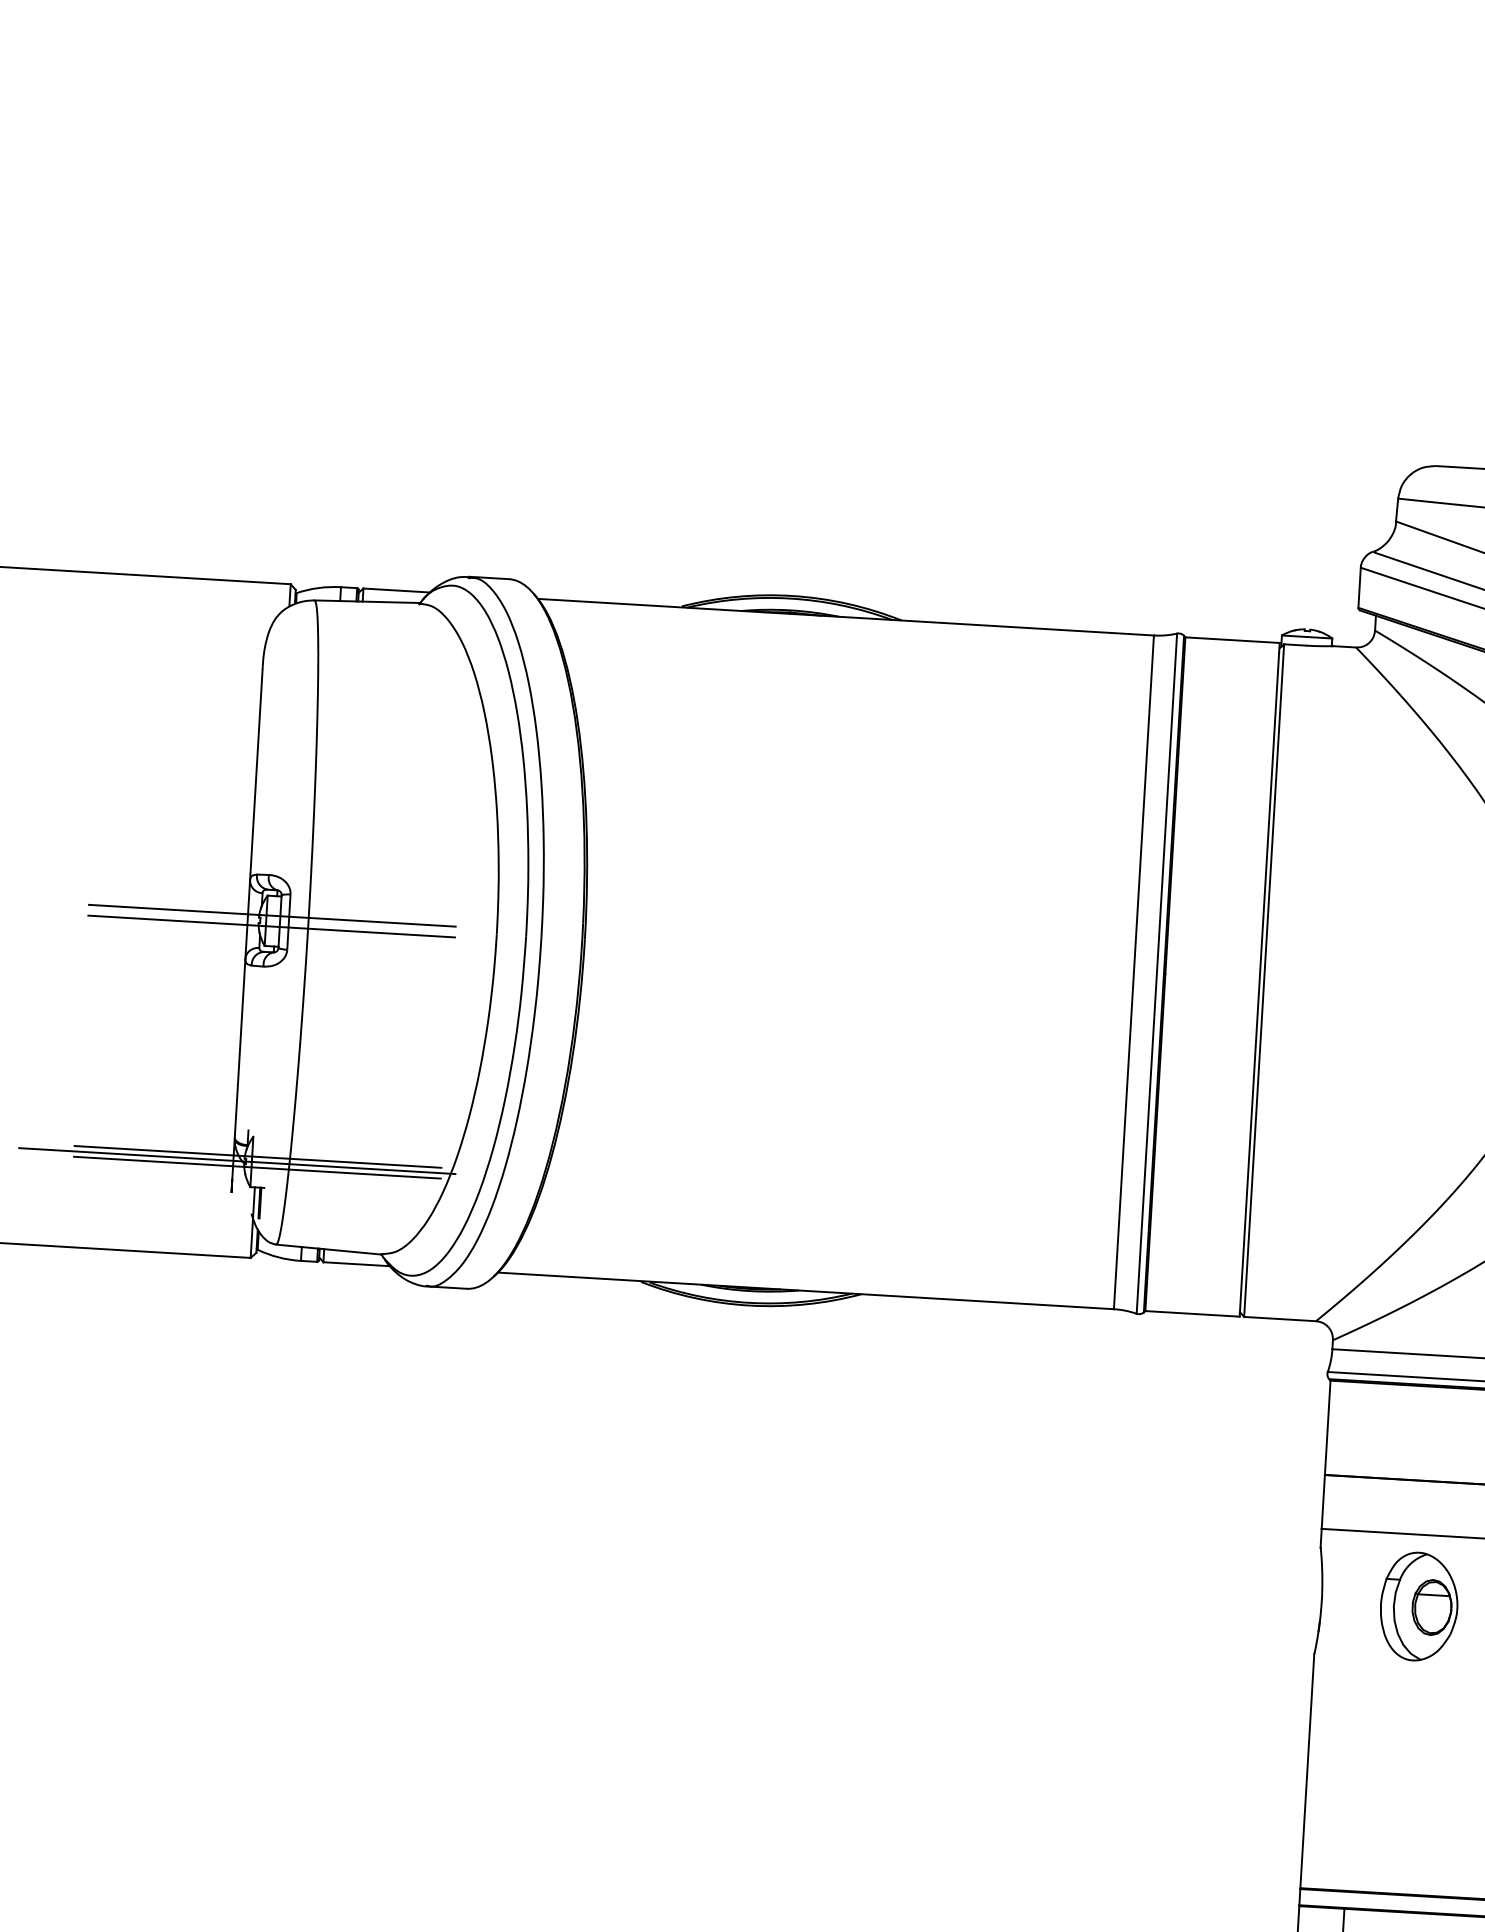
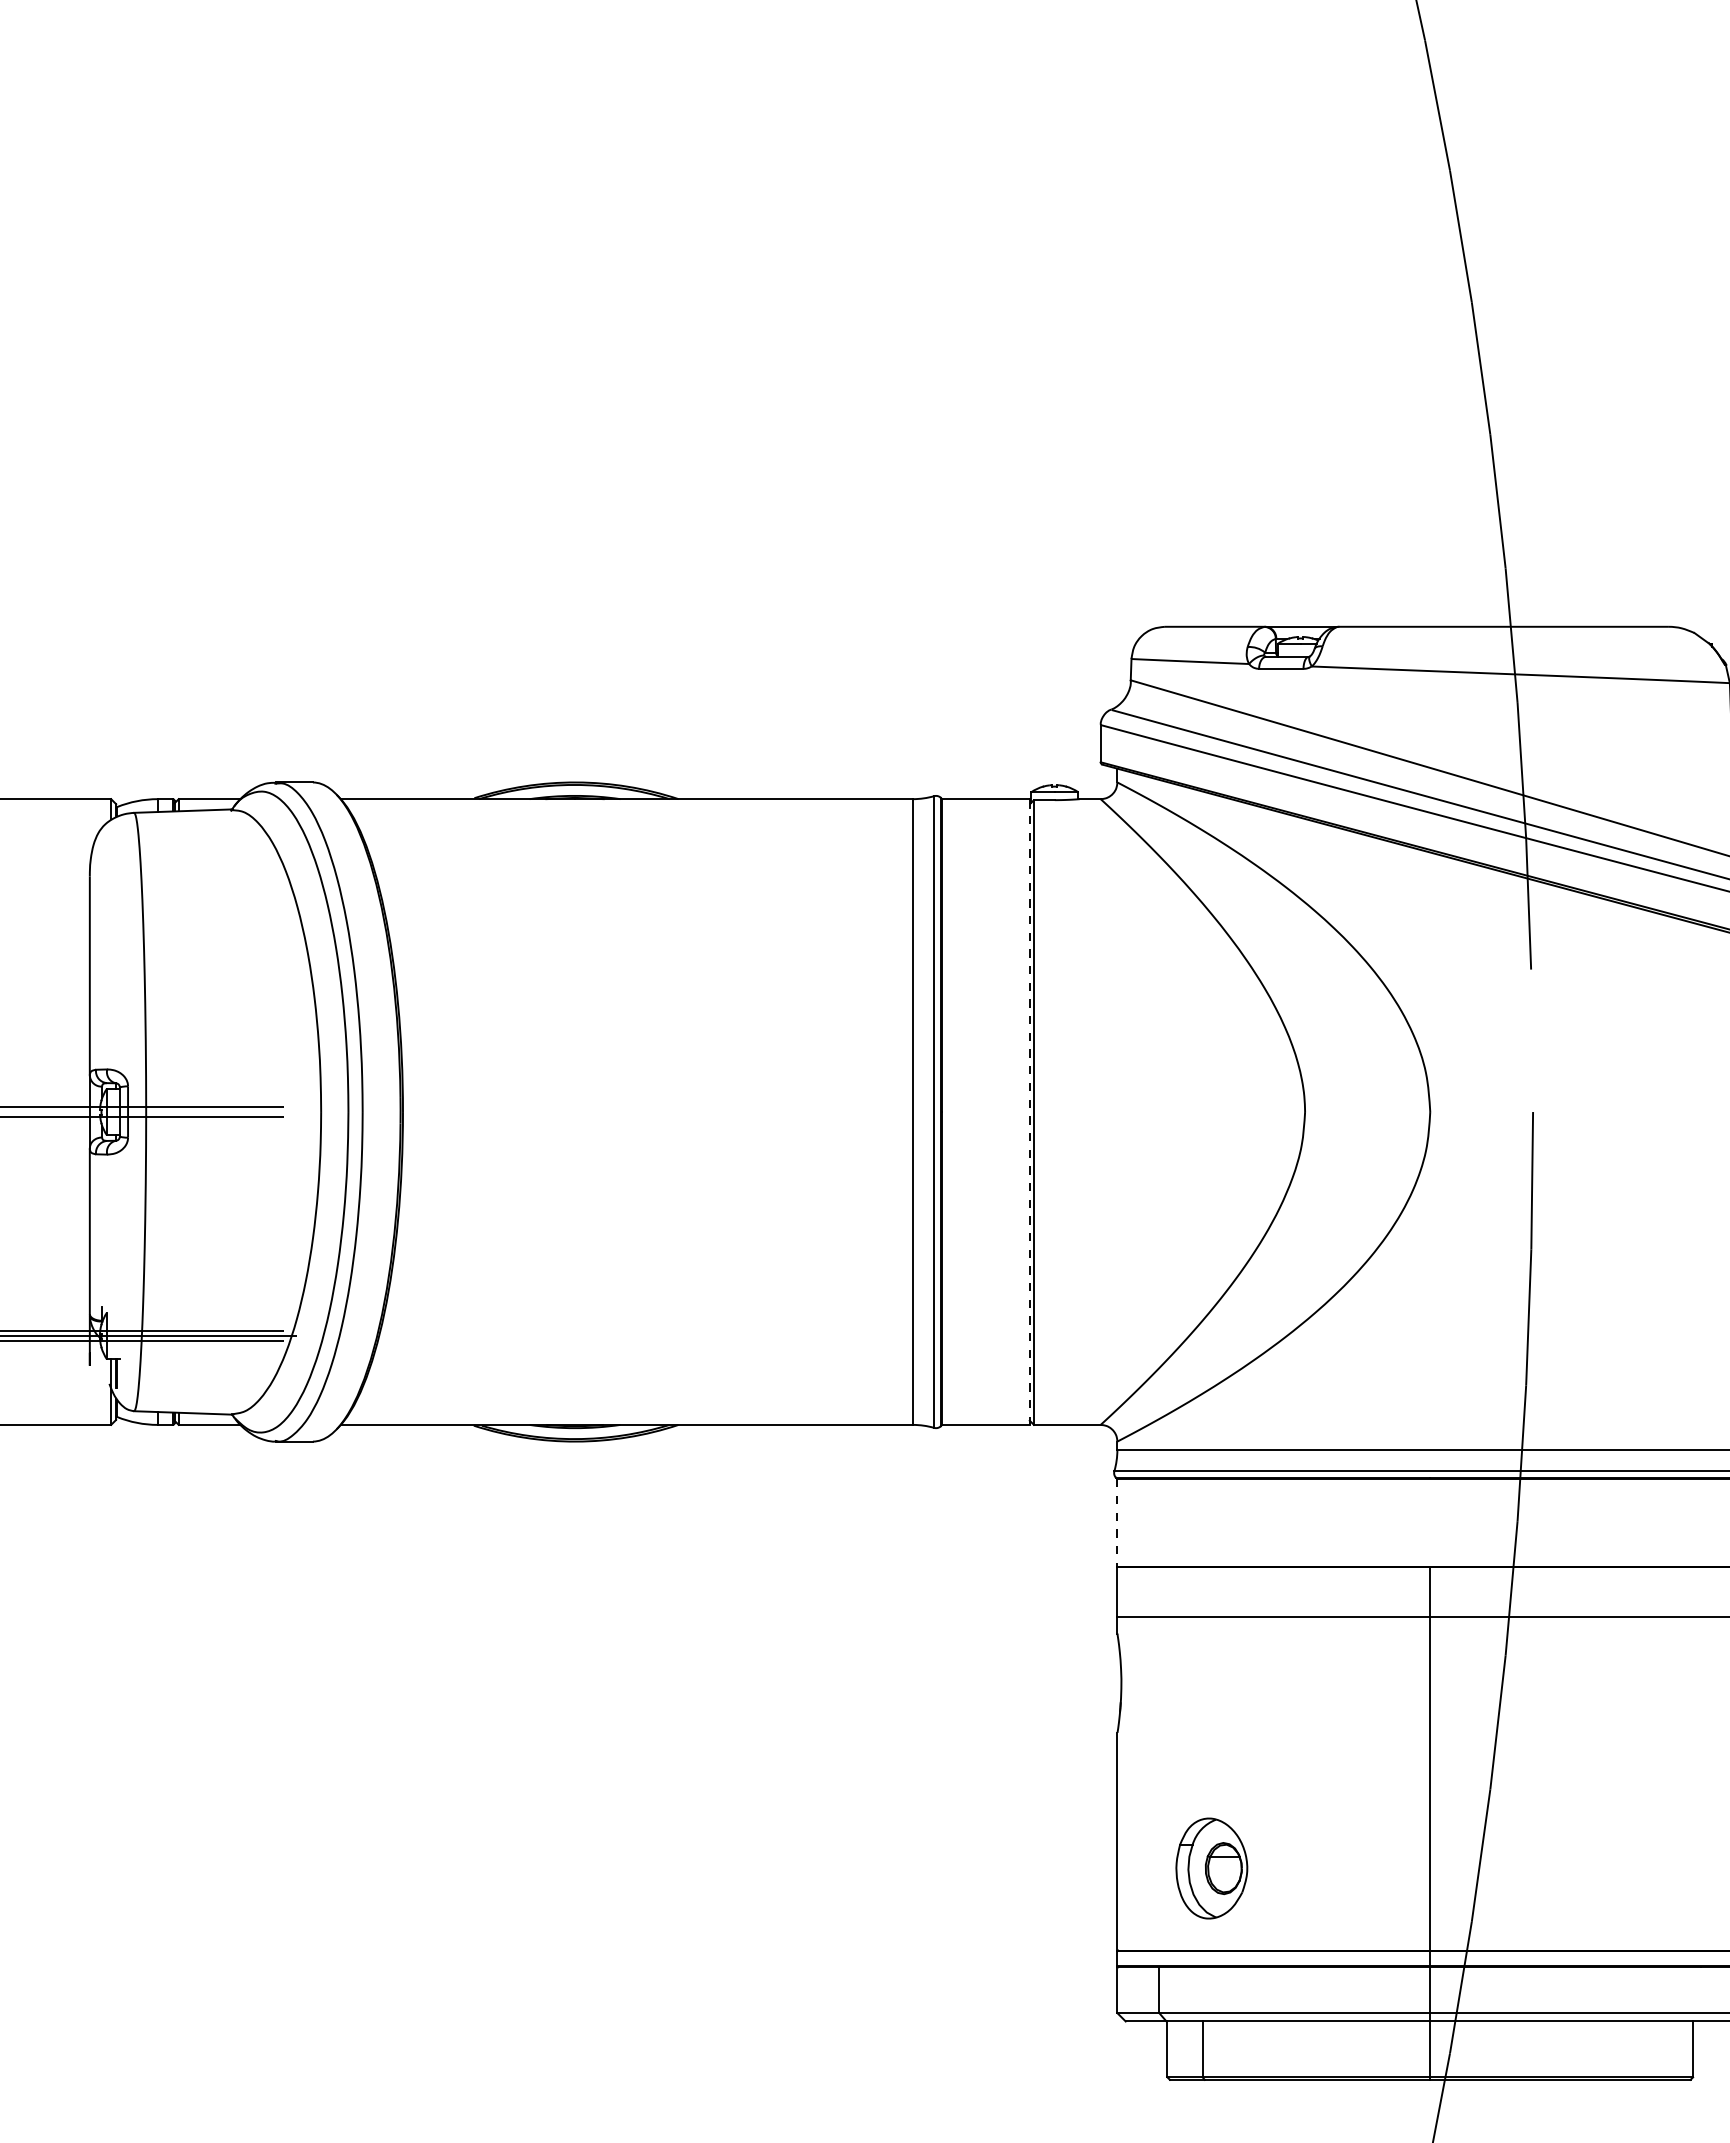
line: (1259, 983) -> (1029, 1115), solid -> dashed
line: (1327, 1427) -> (1117, 1522), solid -> dashed
part: (1418, 1606) -> (1211, 1868), moved

